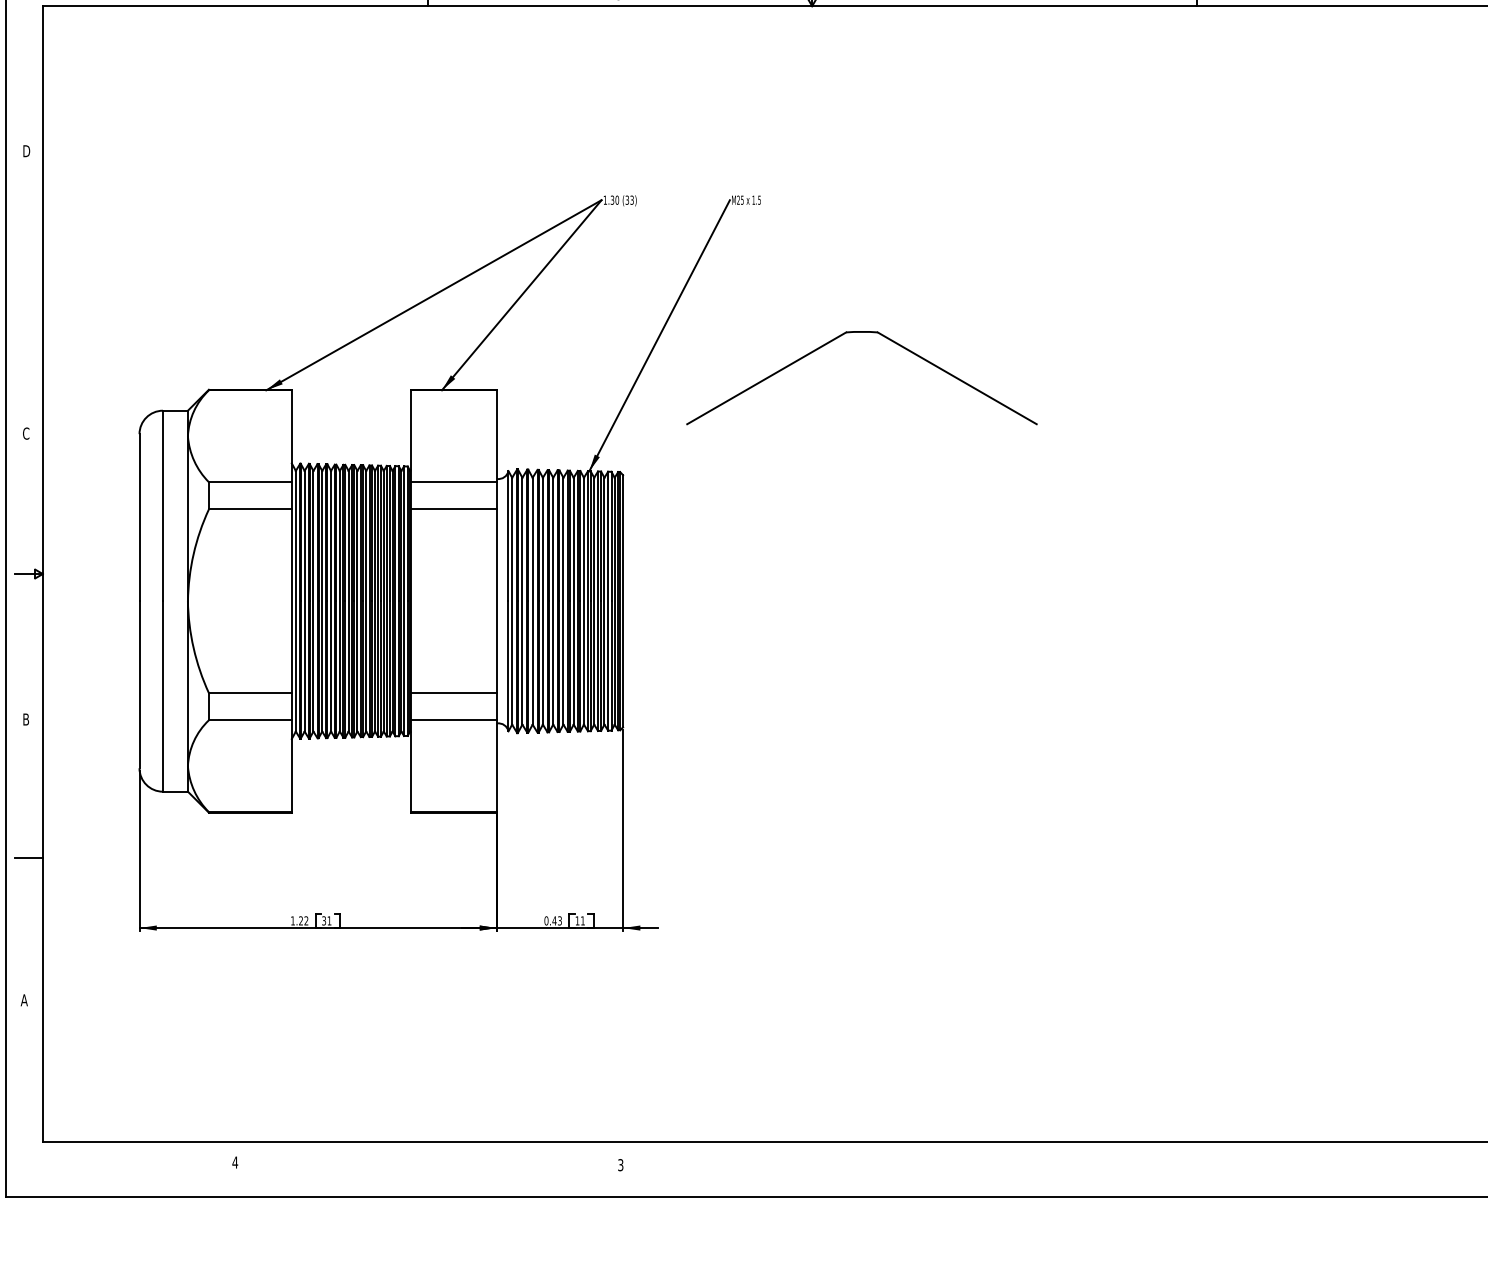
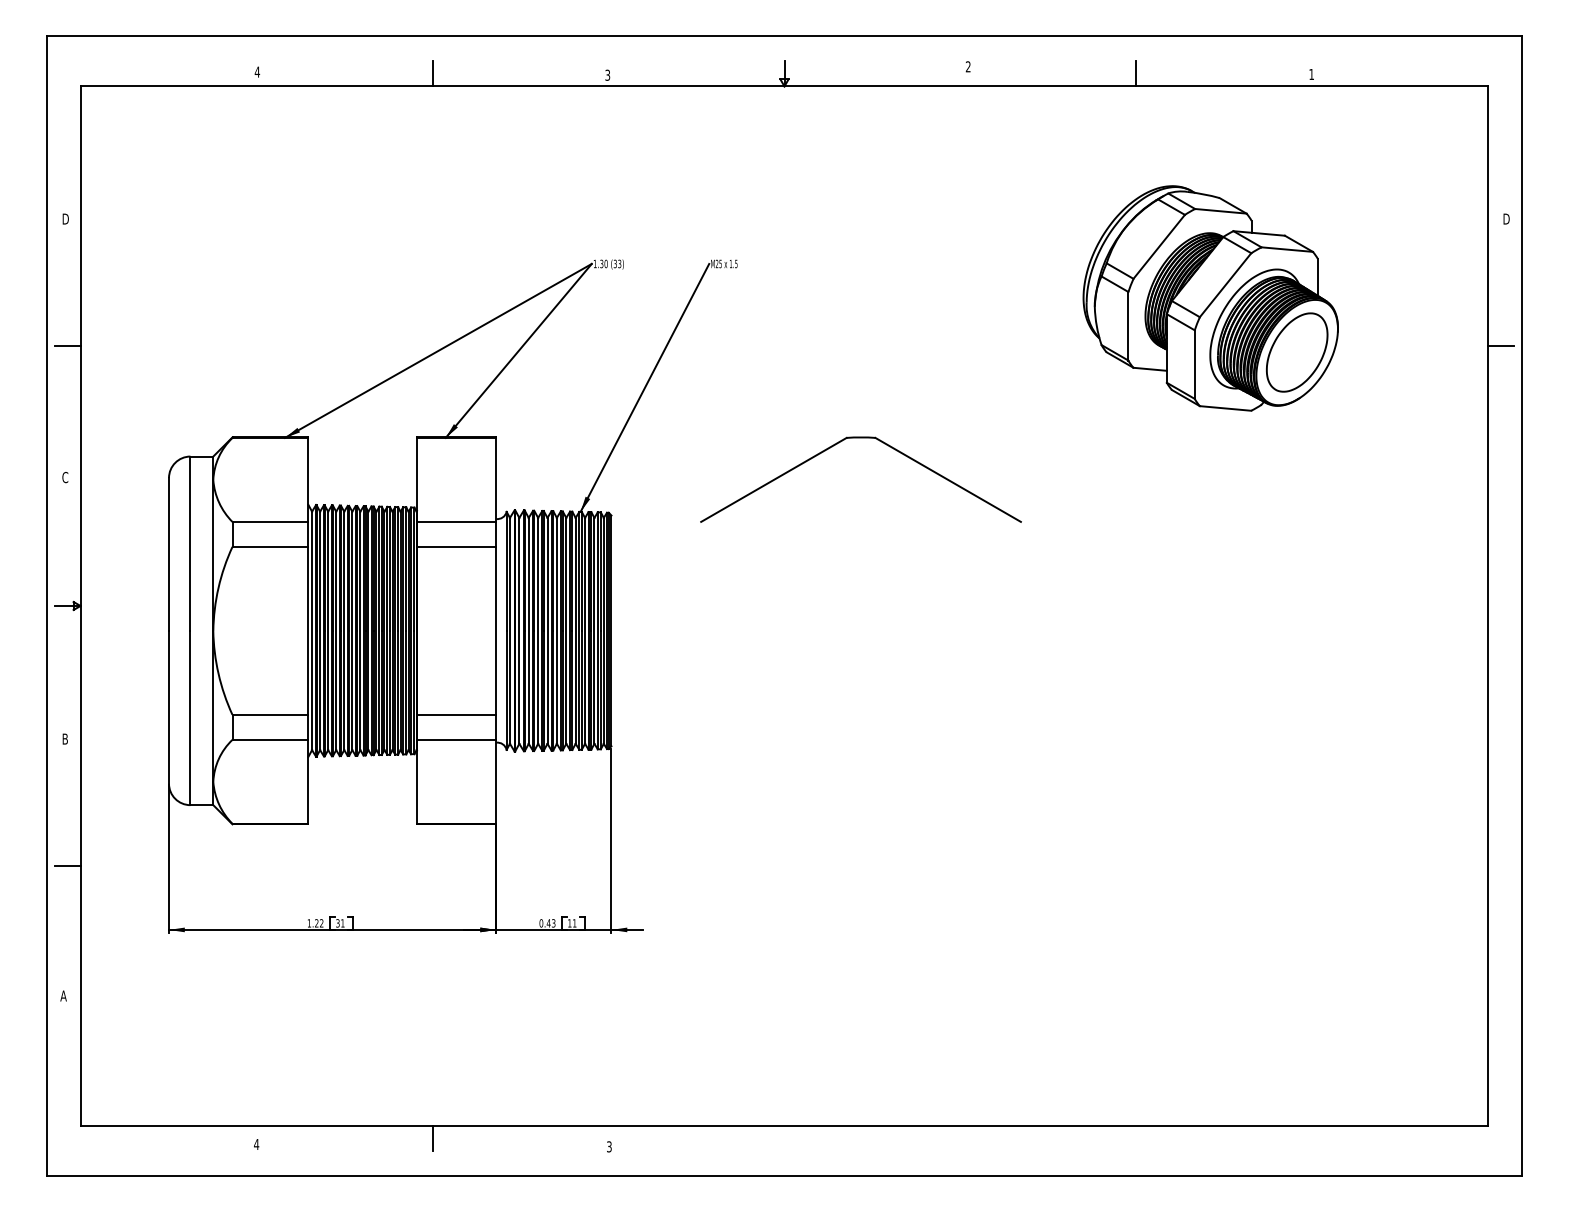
part: (1277, 237) -> (1210, 298), added
line: (28, 290) -> (67, 346), added
part: (861, 333) -> (860, 438), moved
line: (427, 1154) -> (432, 1137), added

